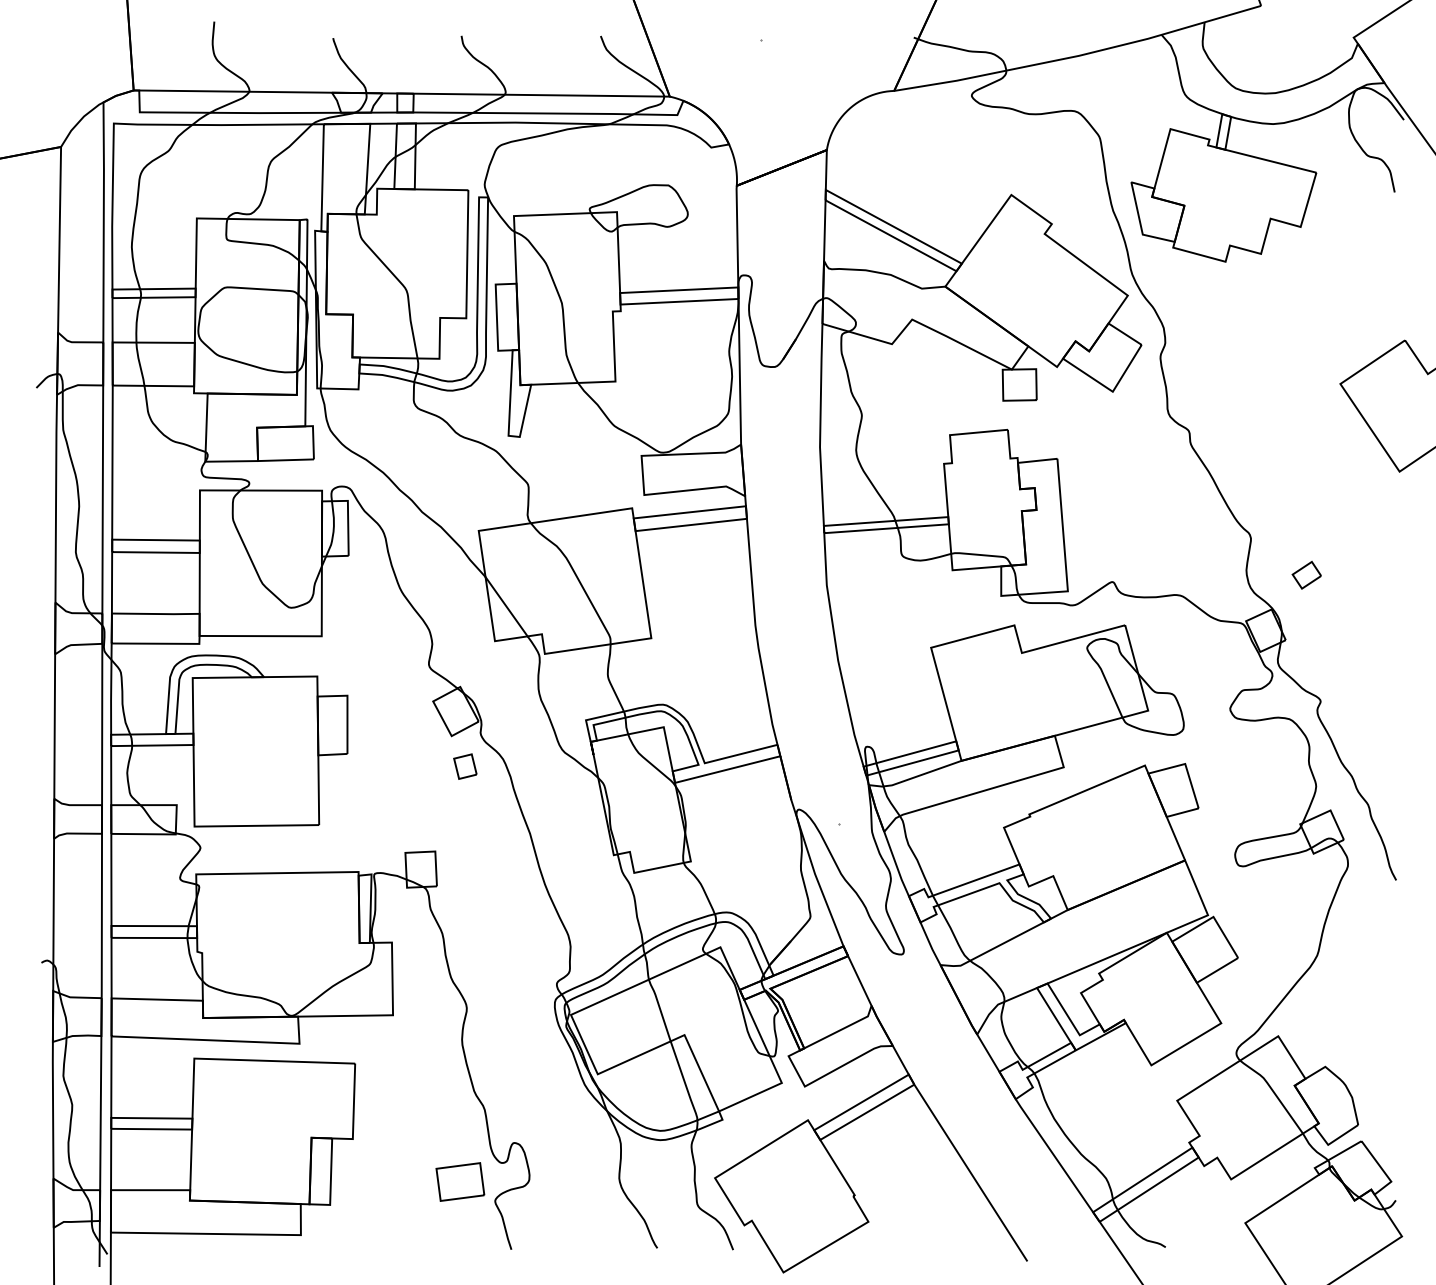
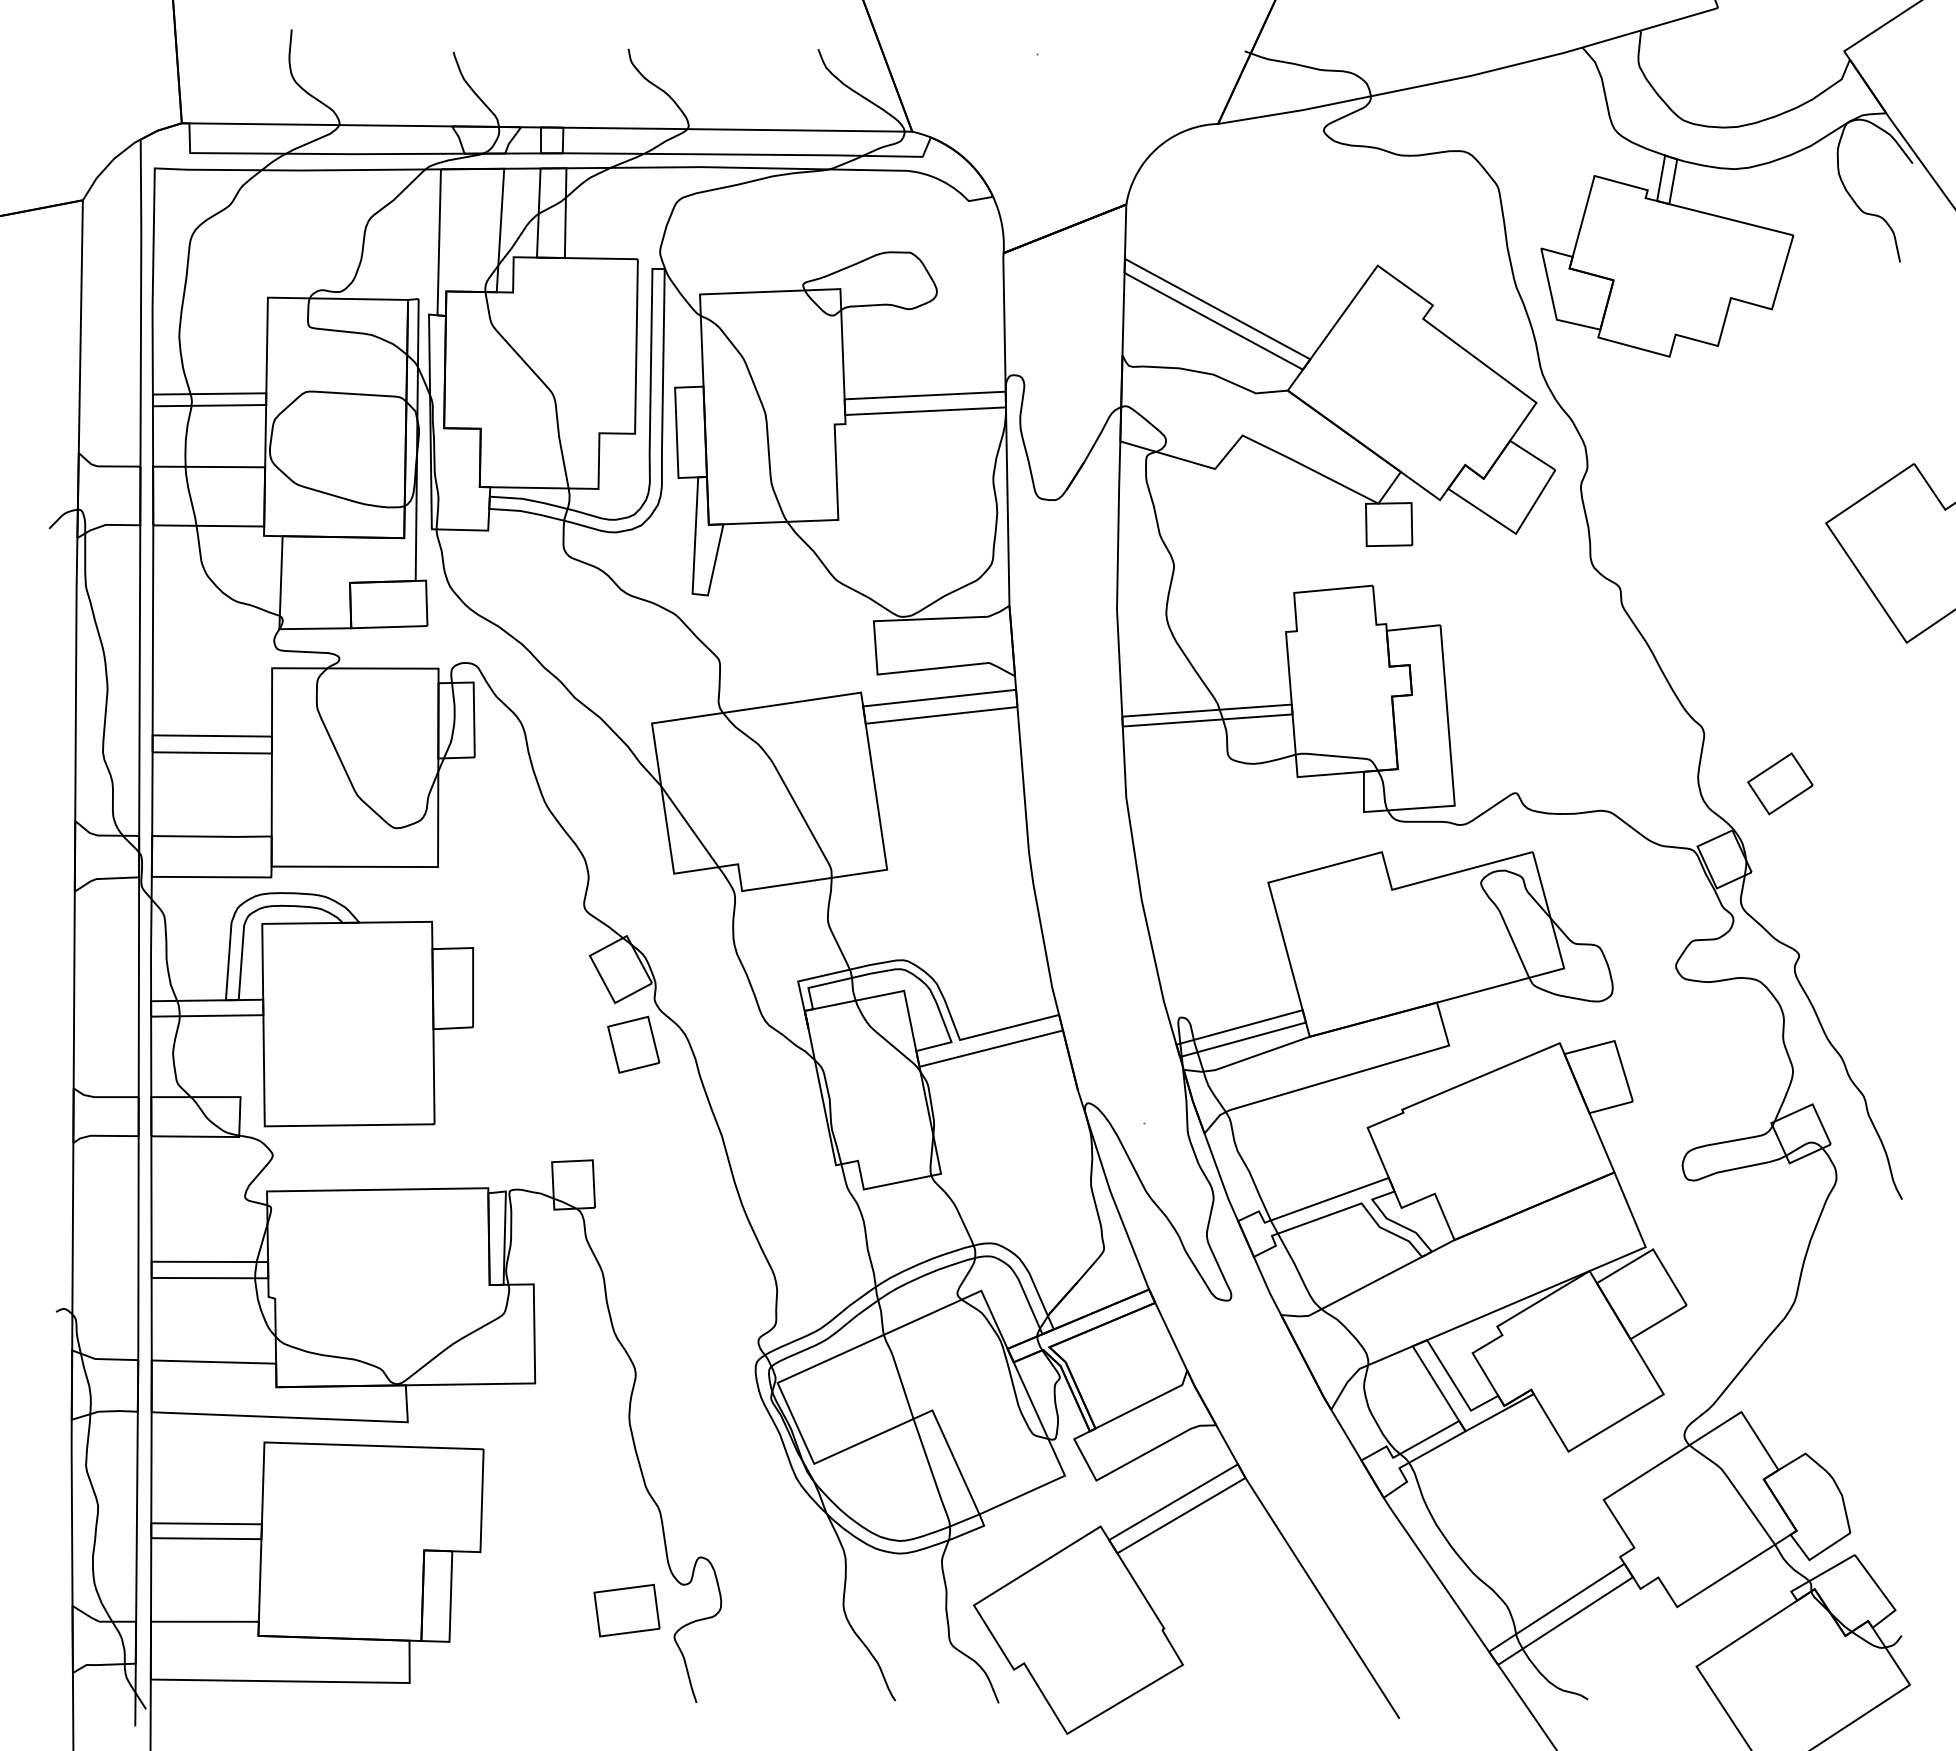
part: (1306, 574) -> (1780, 783), size x1.67
part: (465, 766) -> (633, 1044), size x1.67

